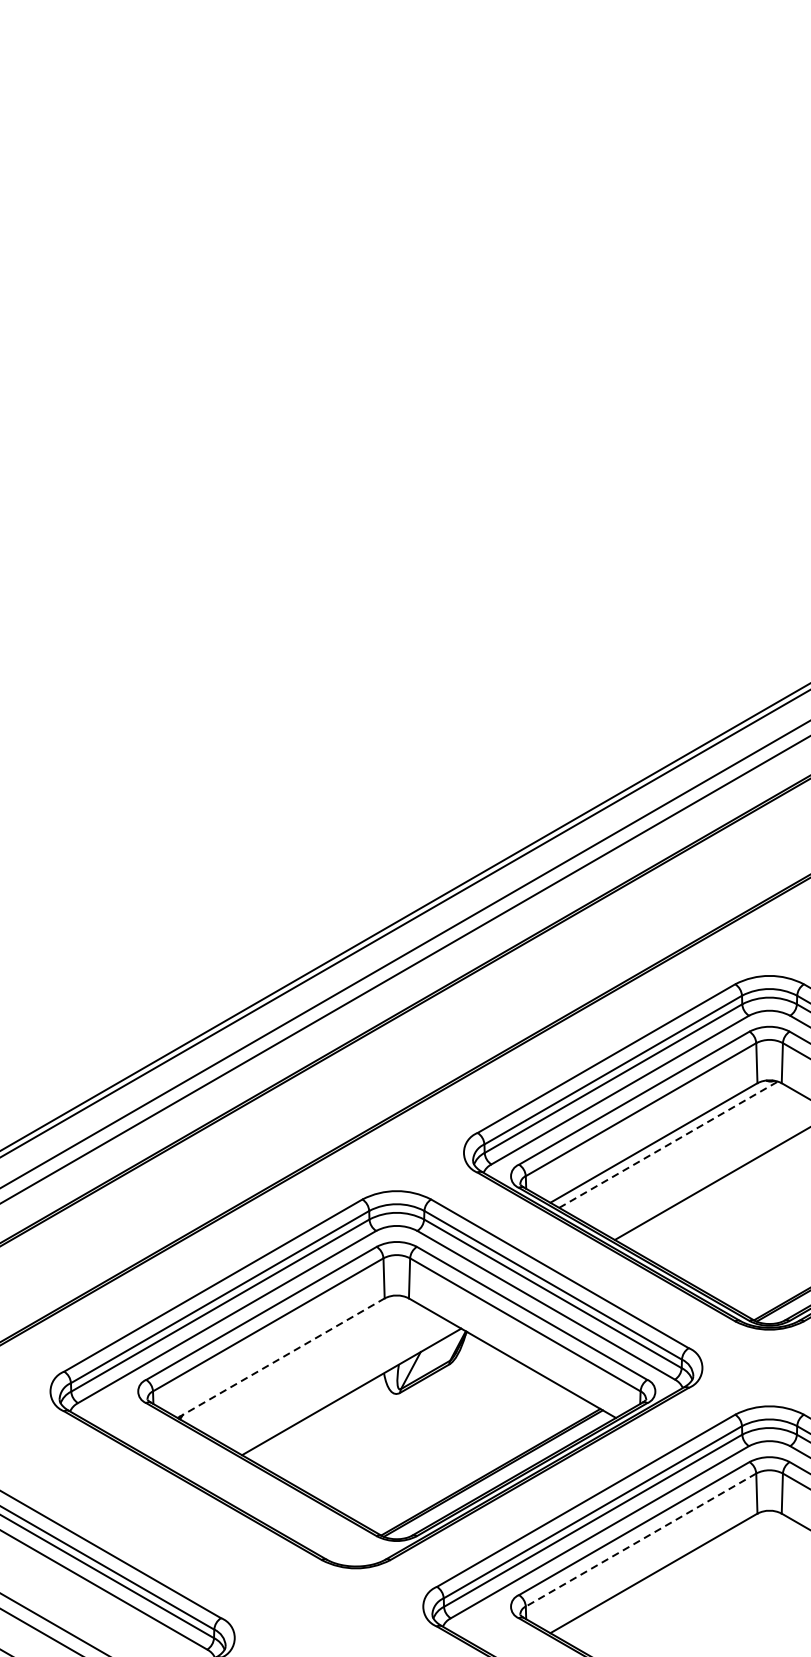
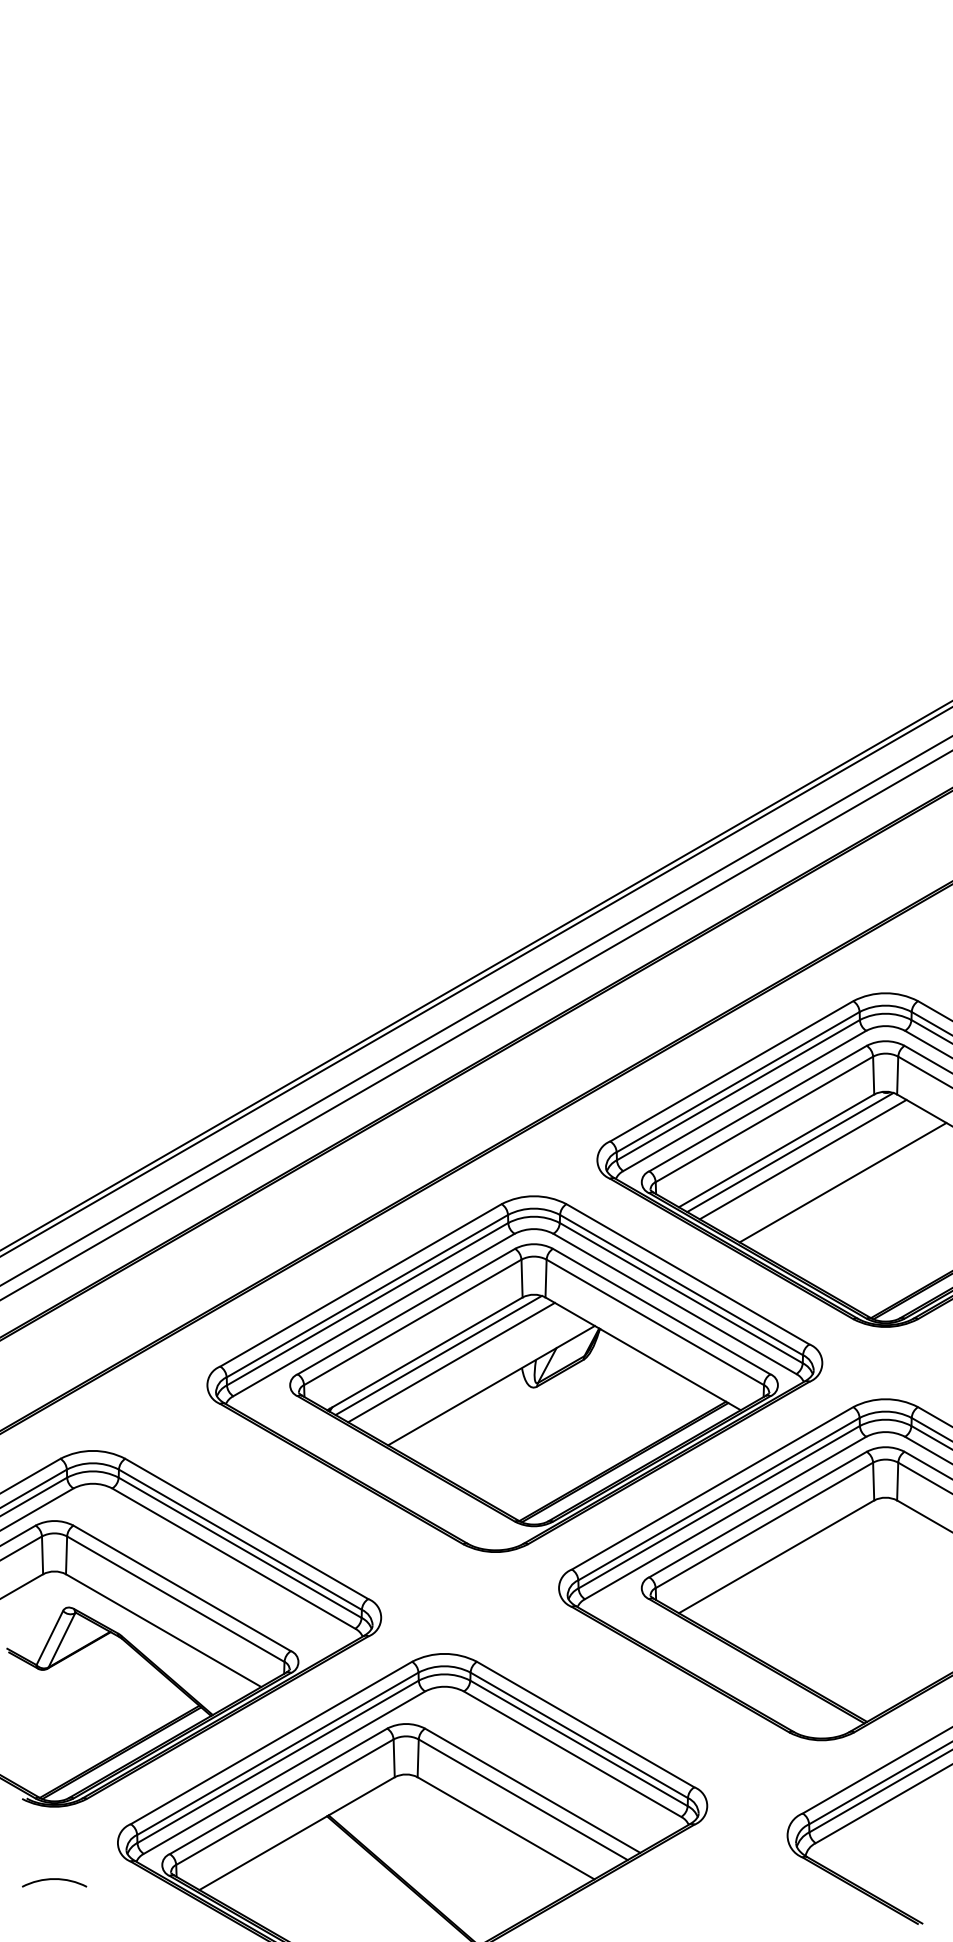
line: (668, 1144) -> (790, 1152), dashed -> solid
line: (681, 1152) -> (802, 1159), added
line: (280, 1357) -> (424, 1353), dashed -> solid
line: (295, 1359) -> (438, 1355), added
line: (309, 1367) -> (451, 1362), added
line: (640, 1540) -> (763, 1525), dashed -> solid

